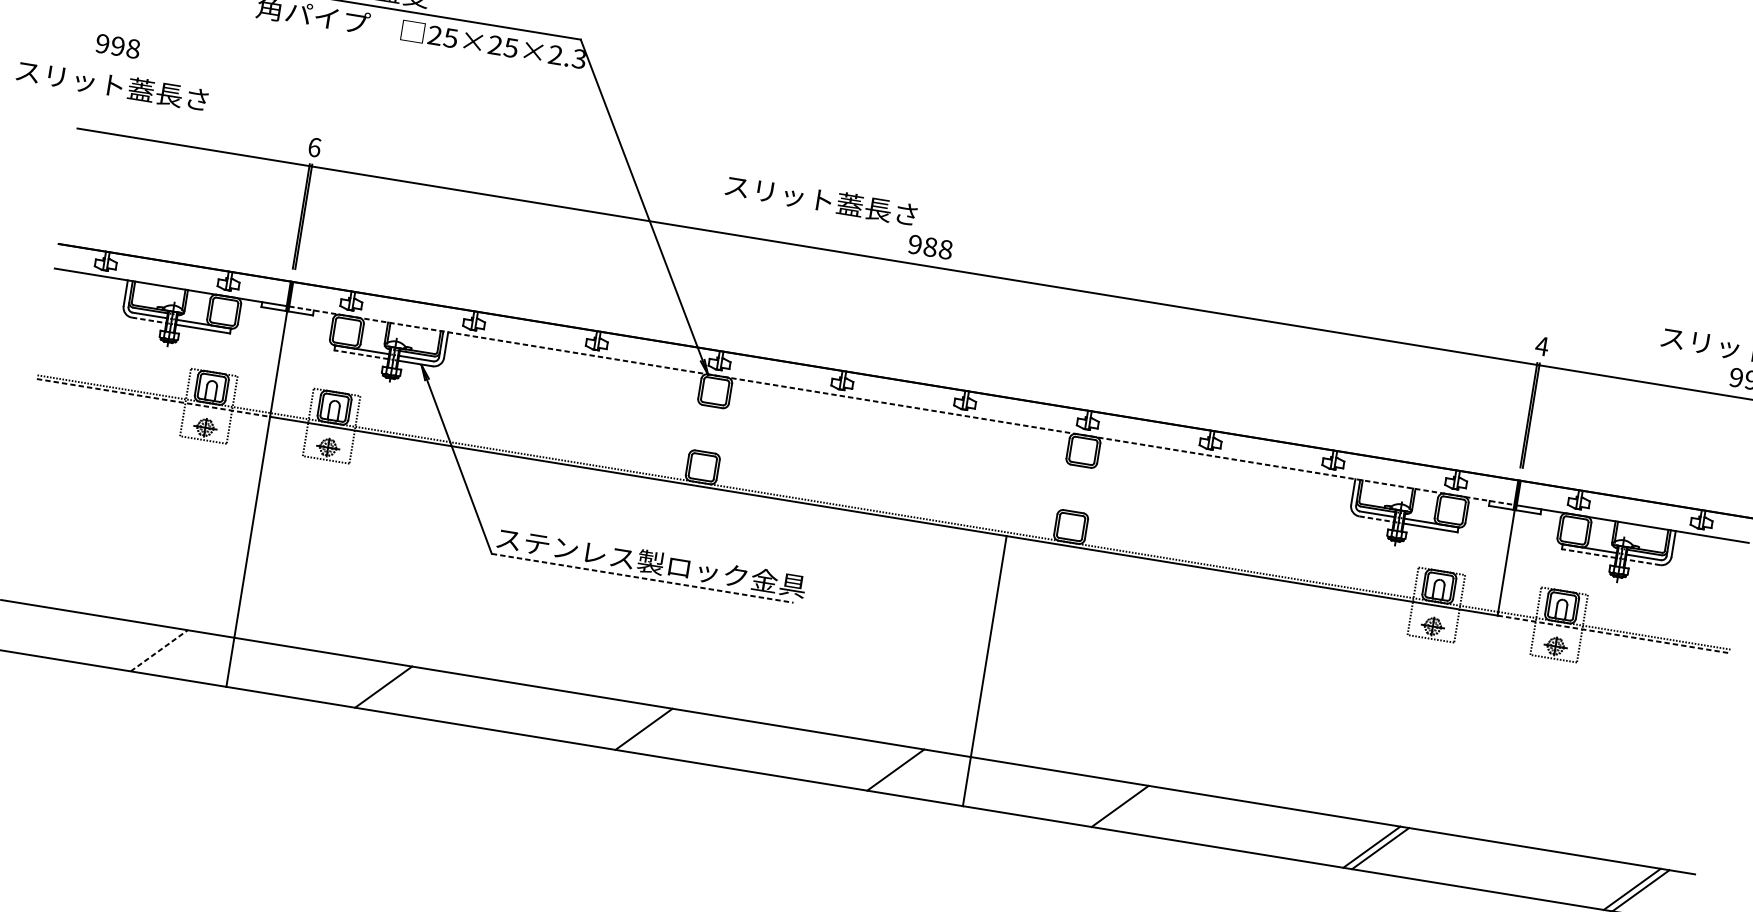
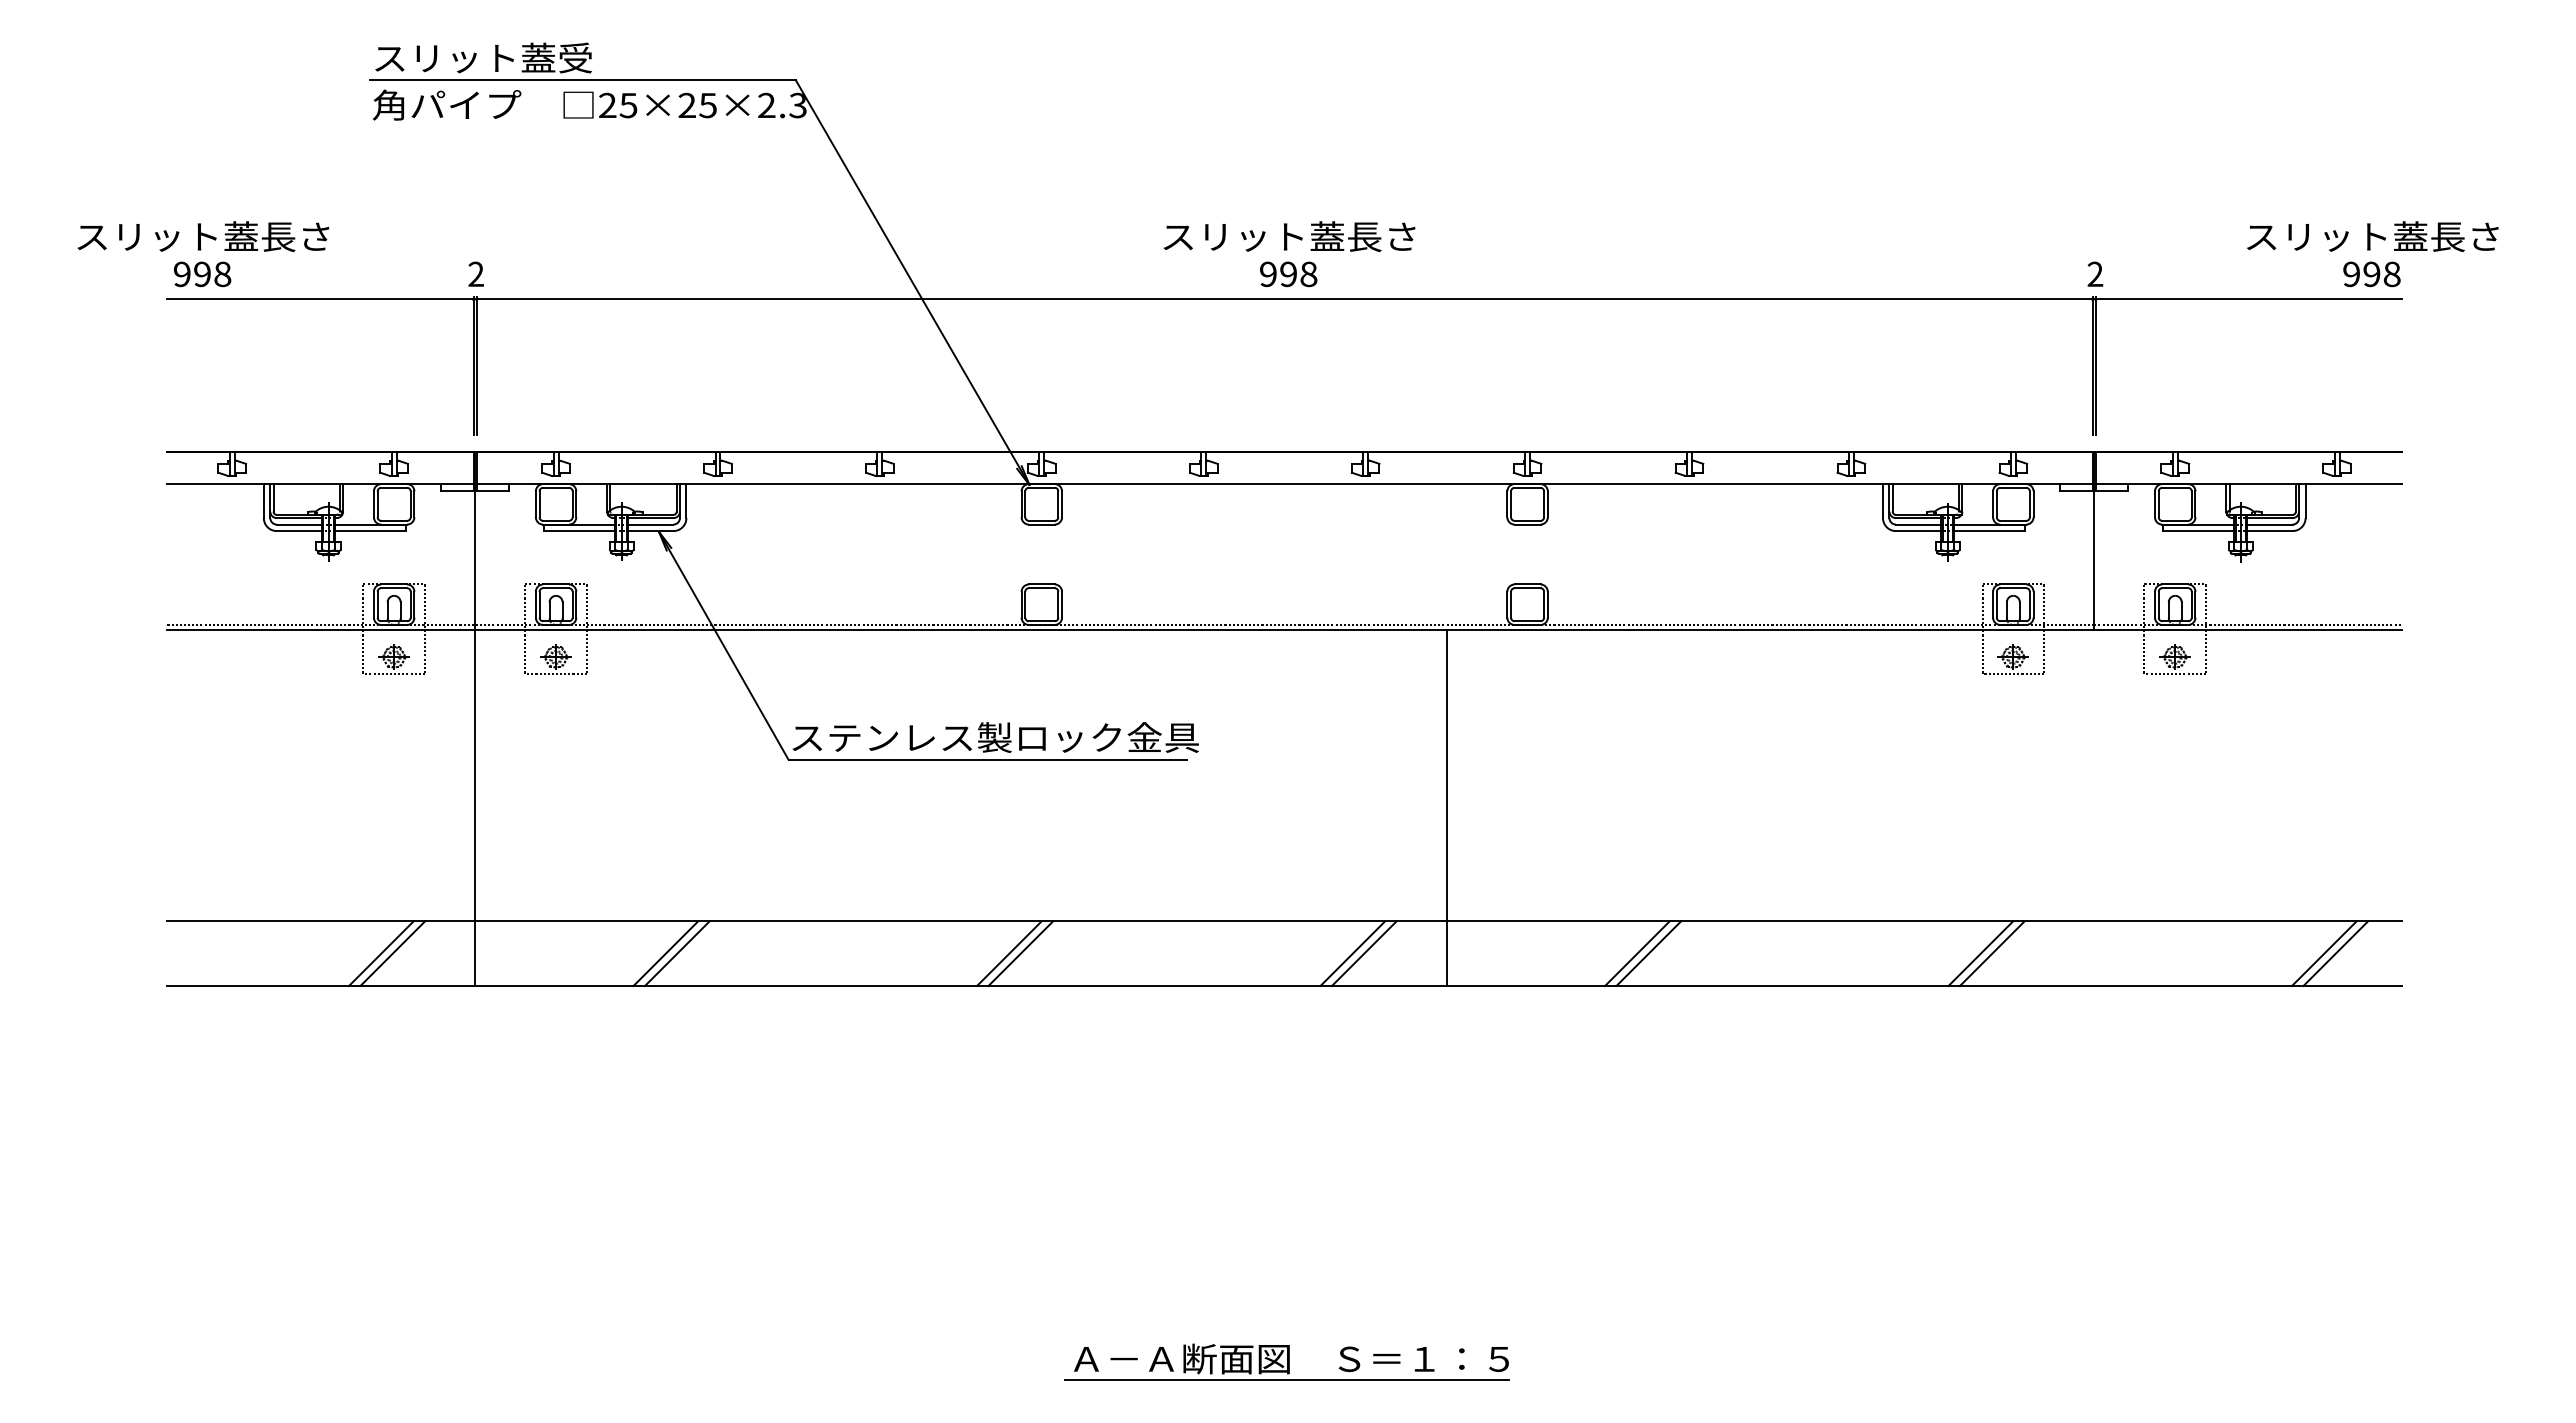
text: (118, 46) -> (202, 274), moved
text: (314, 147) -> (476, 274), 6 -> 2
text: (821, 200) -> (1289, 236), moved
text: (930, 247) -> (1288, 274), 988 -> 998
line: (149, 320) -> (299, 531), dashed -> solid
text: (1541, 345) -> (2094, 273), 4 -> 2
line: (361, 355) -> (579, 531), dashed -> solid
line: (153, 397) -> (321, 629), dashed -> solid
line: (901, 406) -> (1284, 484), dashed -> solid
line: (1376, 519) -> (1918, 531), dashed -> solid
line: (1588, 553) -> (2198, 531), dashed -> solid
line: (1642, 562) -> (2269, 531), dashed -> solid
line: (643, 578) -> (988, 759), dashed -> solid
line: (1614, 634) -> (2248, 629), dashed -> solid
line: (159, 650) -> (381, 953), dashed -> solid
line: (167, 652) -> (392, 953), added
line: (374, 685) -> (665, 953), added
line: (634, 727) -> (1008, 953), added
line: (903, 771) -> (1363, 953), added
line: (1110, 804) -> (1636, 953), added

